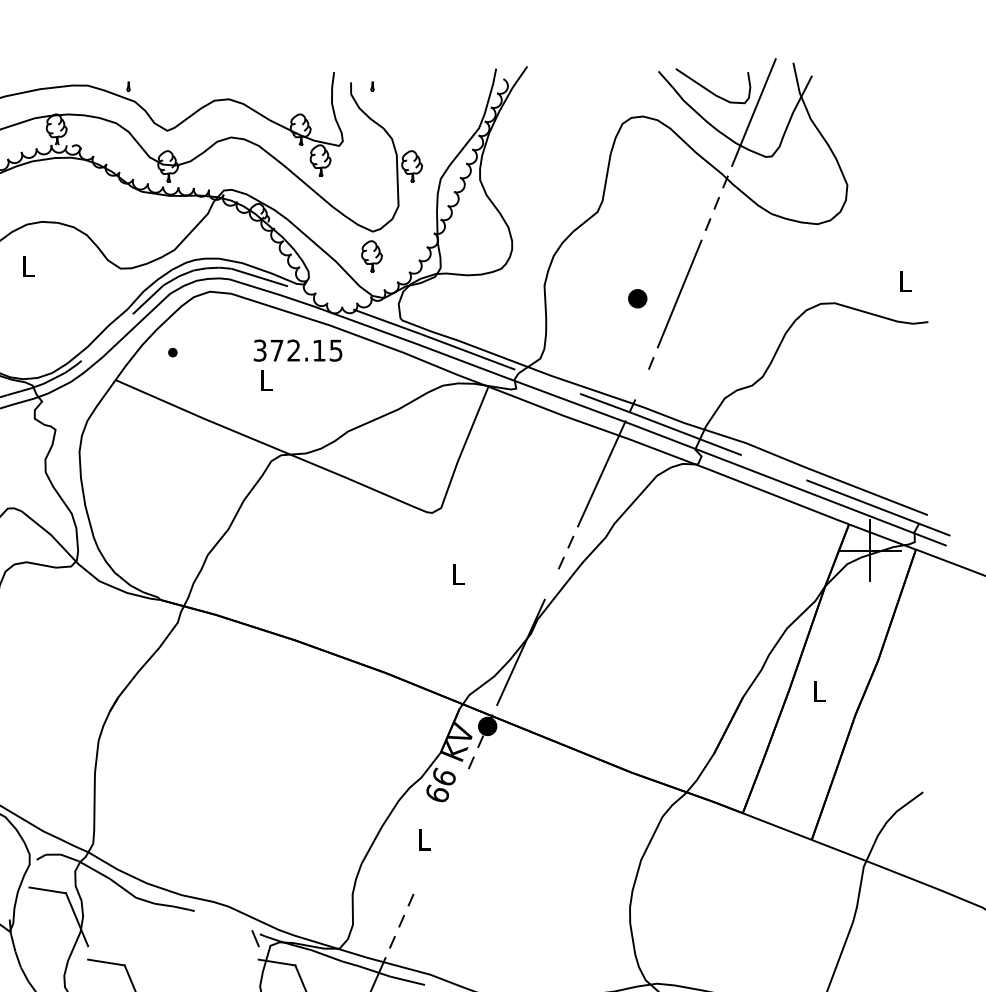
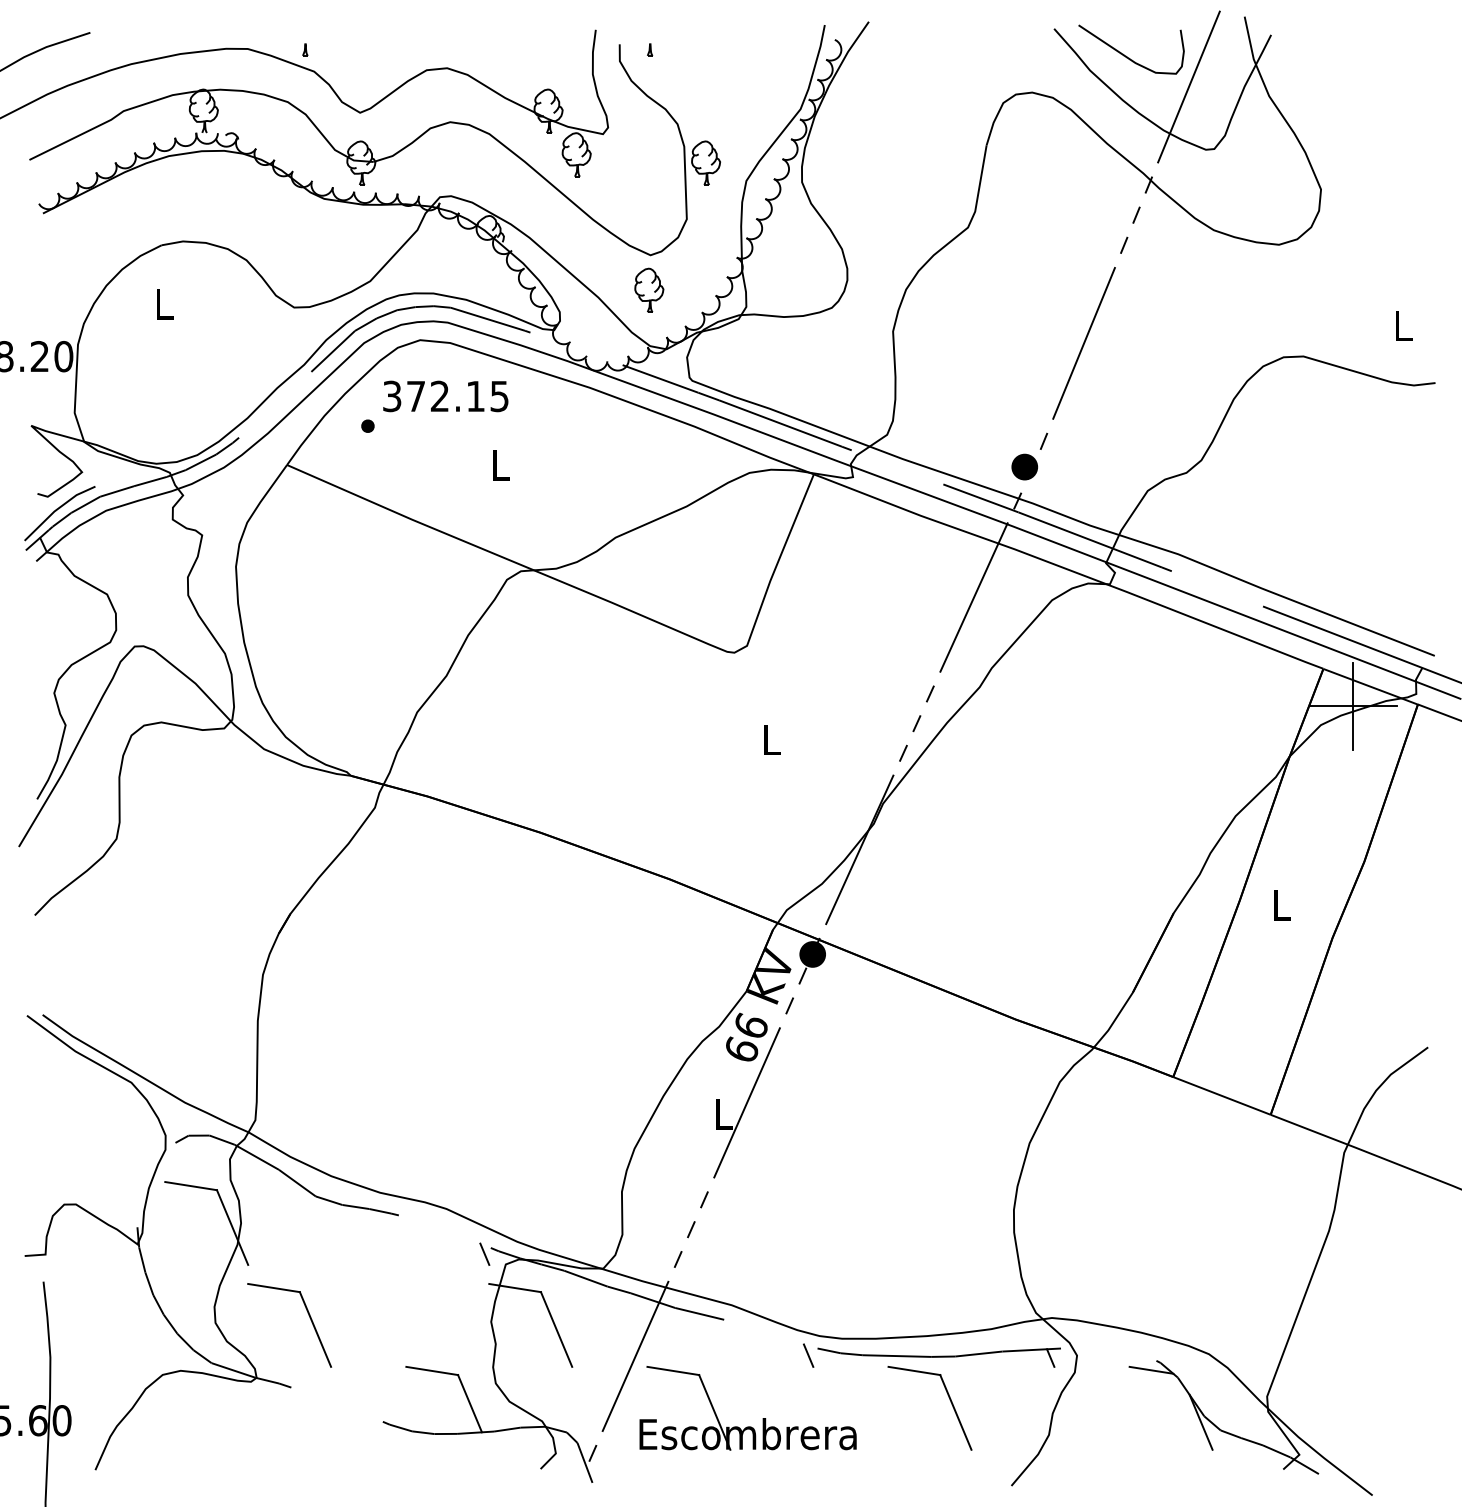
part: (637, 298) -> (1024, 466), moved
text: (297, 350) -> (445, 396), moved
line: (551, 583) -> (903, 752), added
line: (440, 831) -> (746, 1102), added

